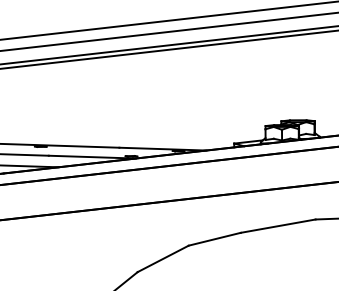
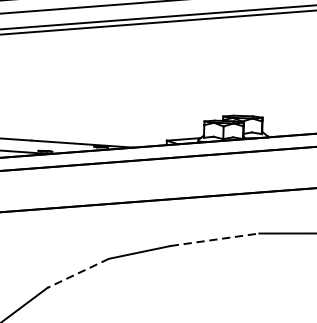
line: (278, 226) -> (215, 240), solid -> dashed
line: (163, 258) -> (78, 272), solid -> dashed

